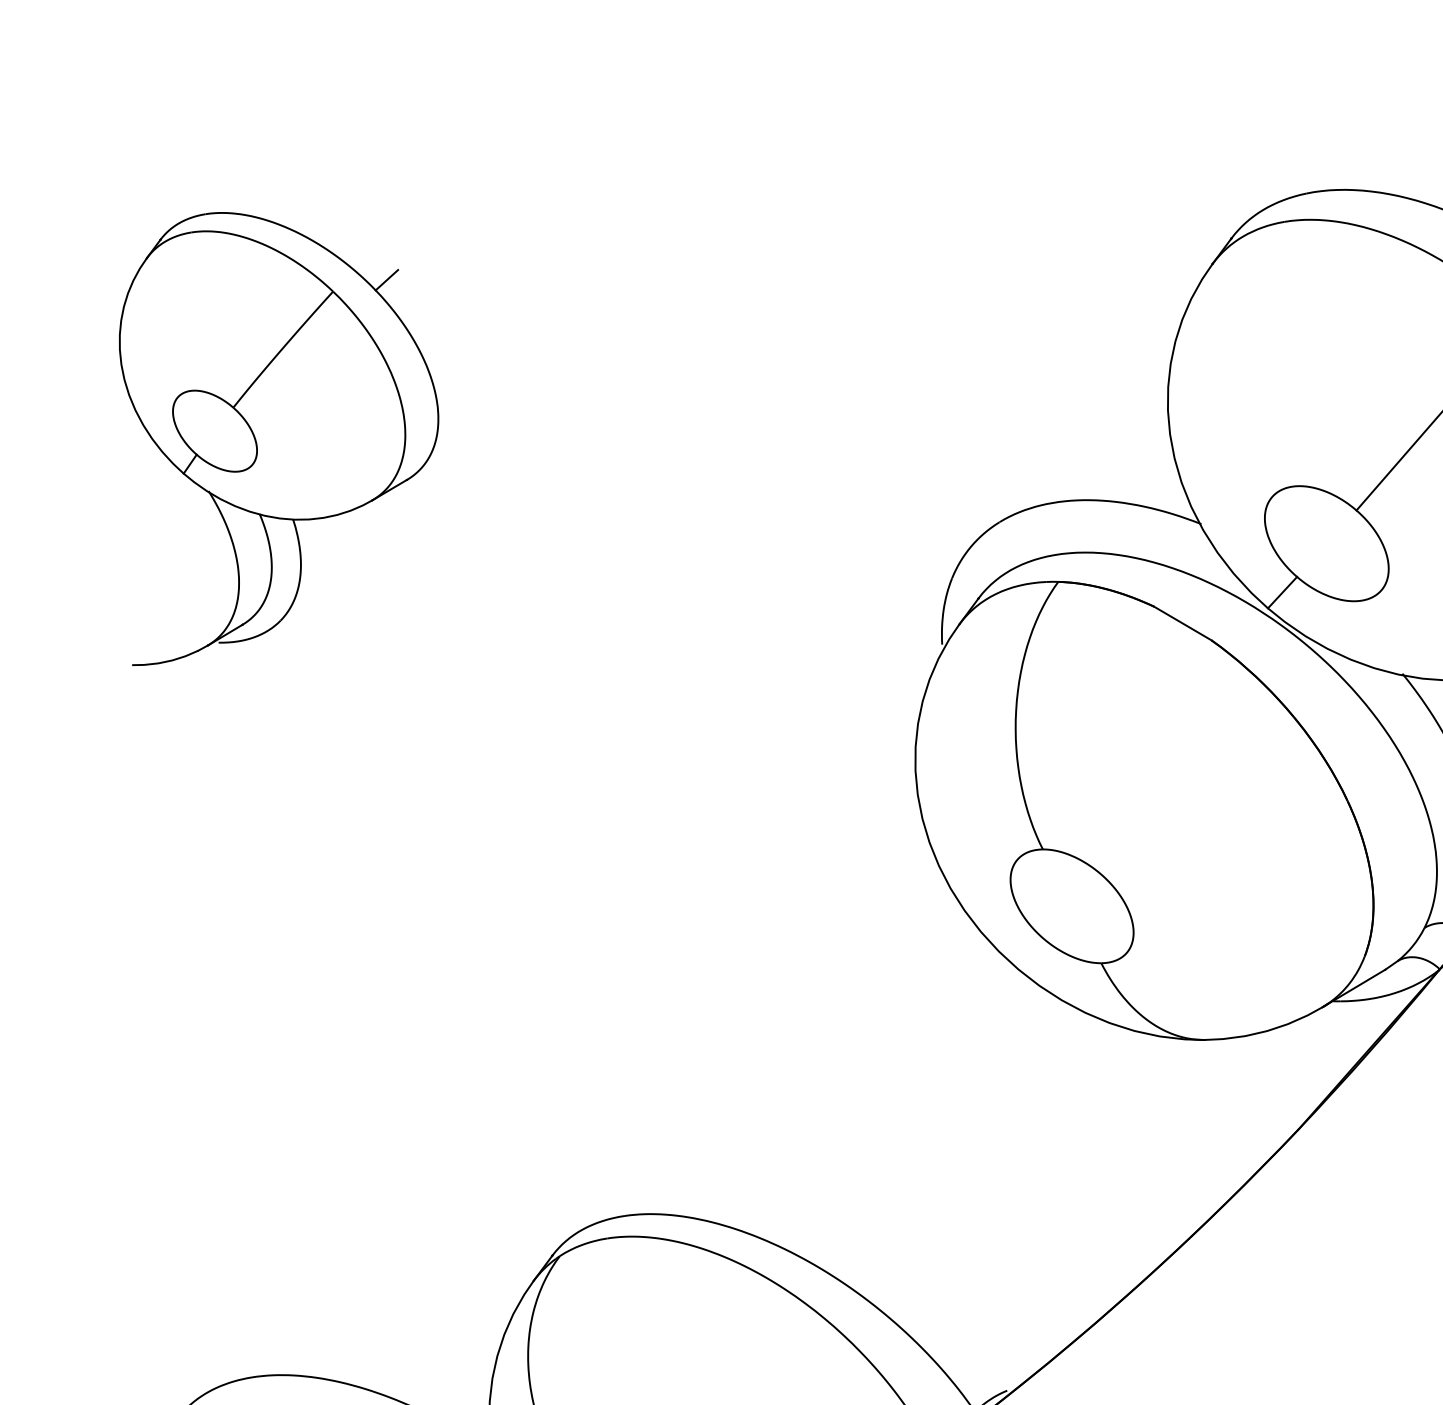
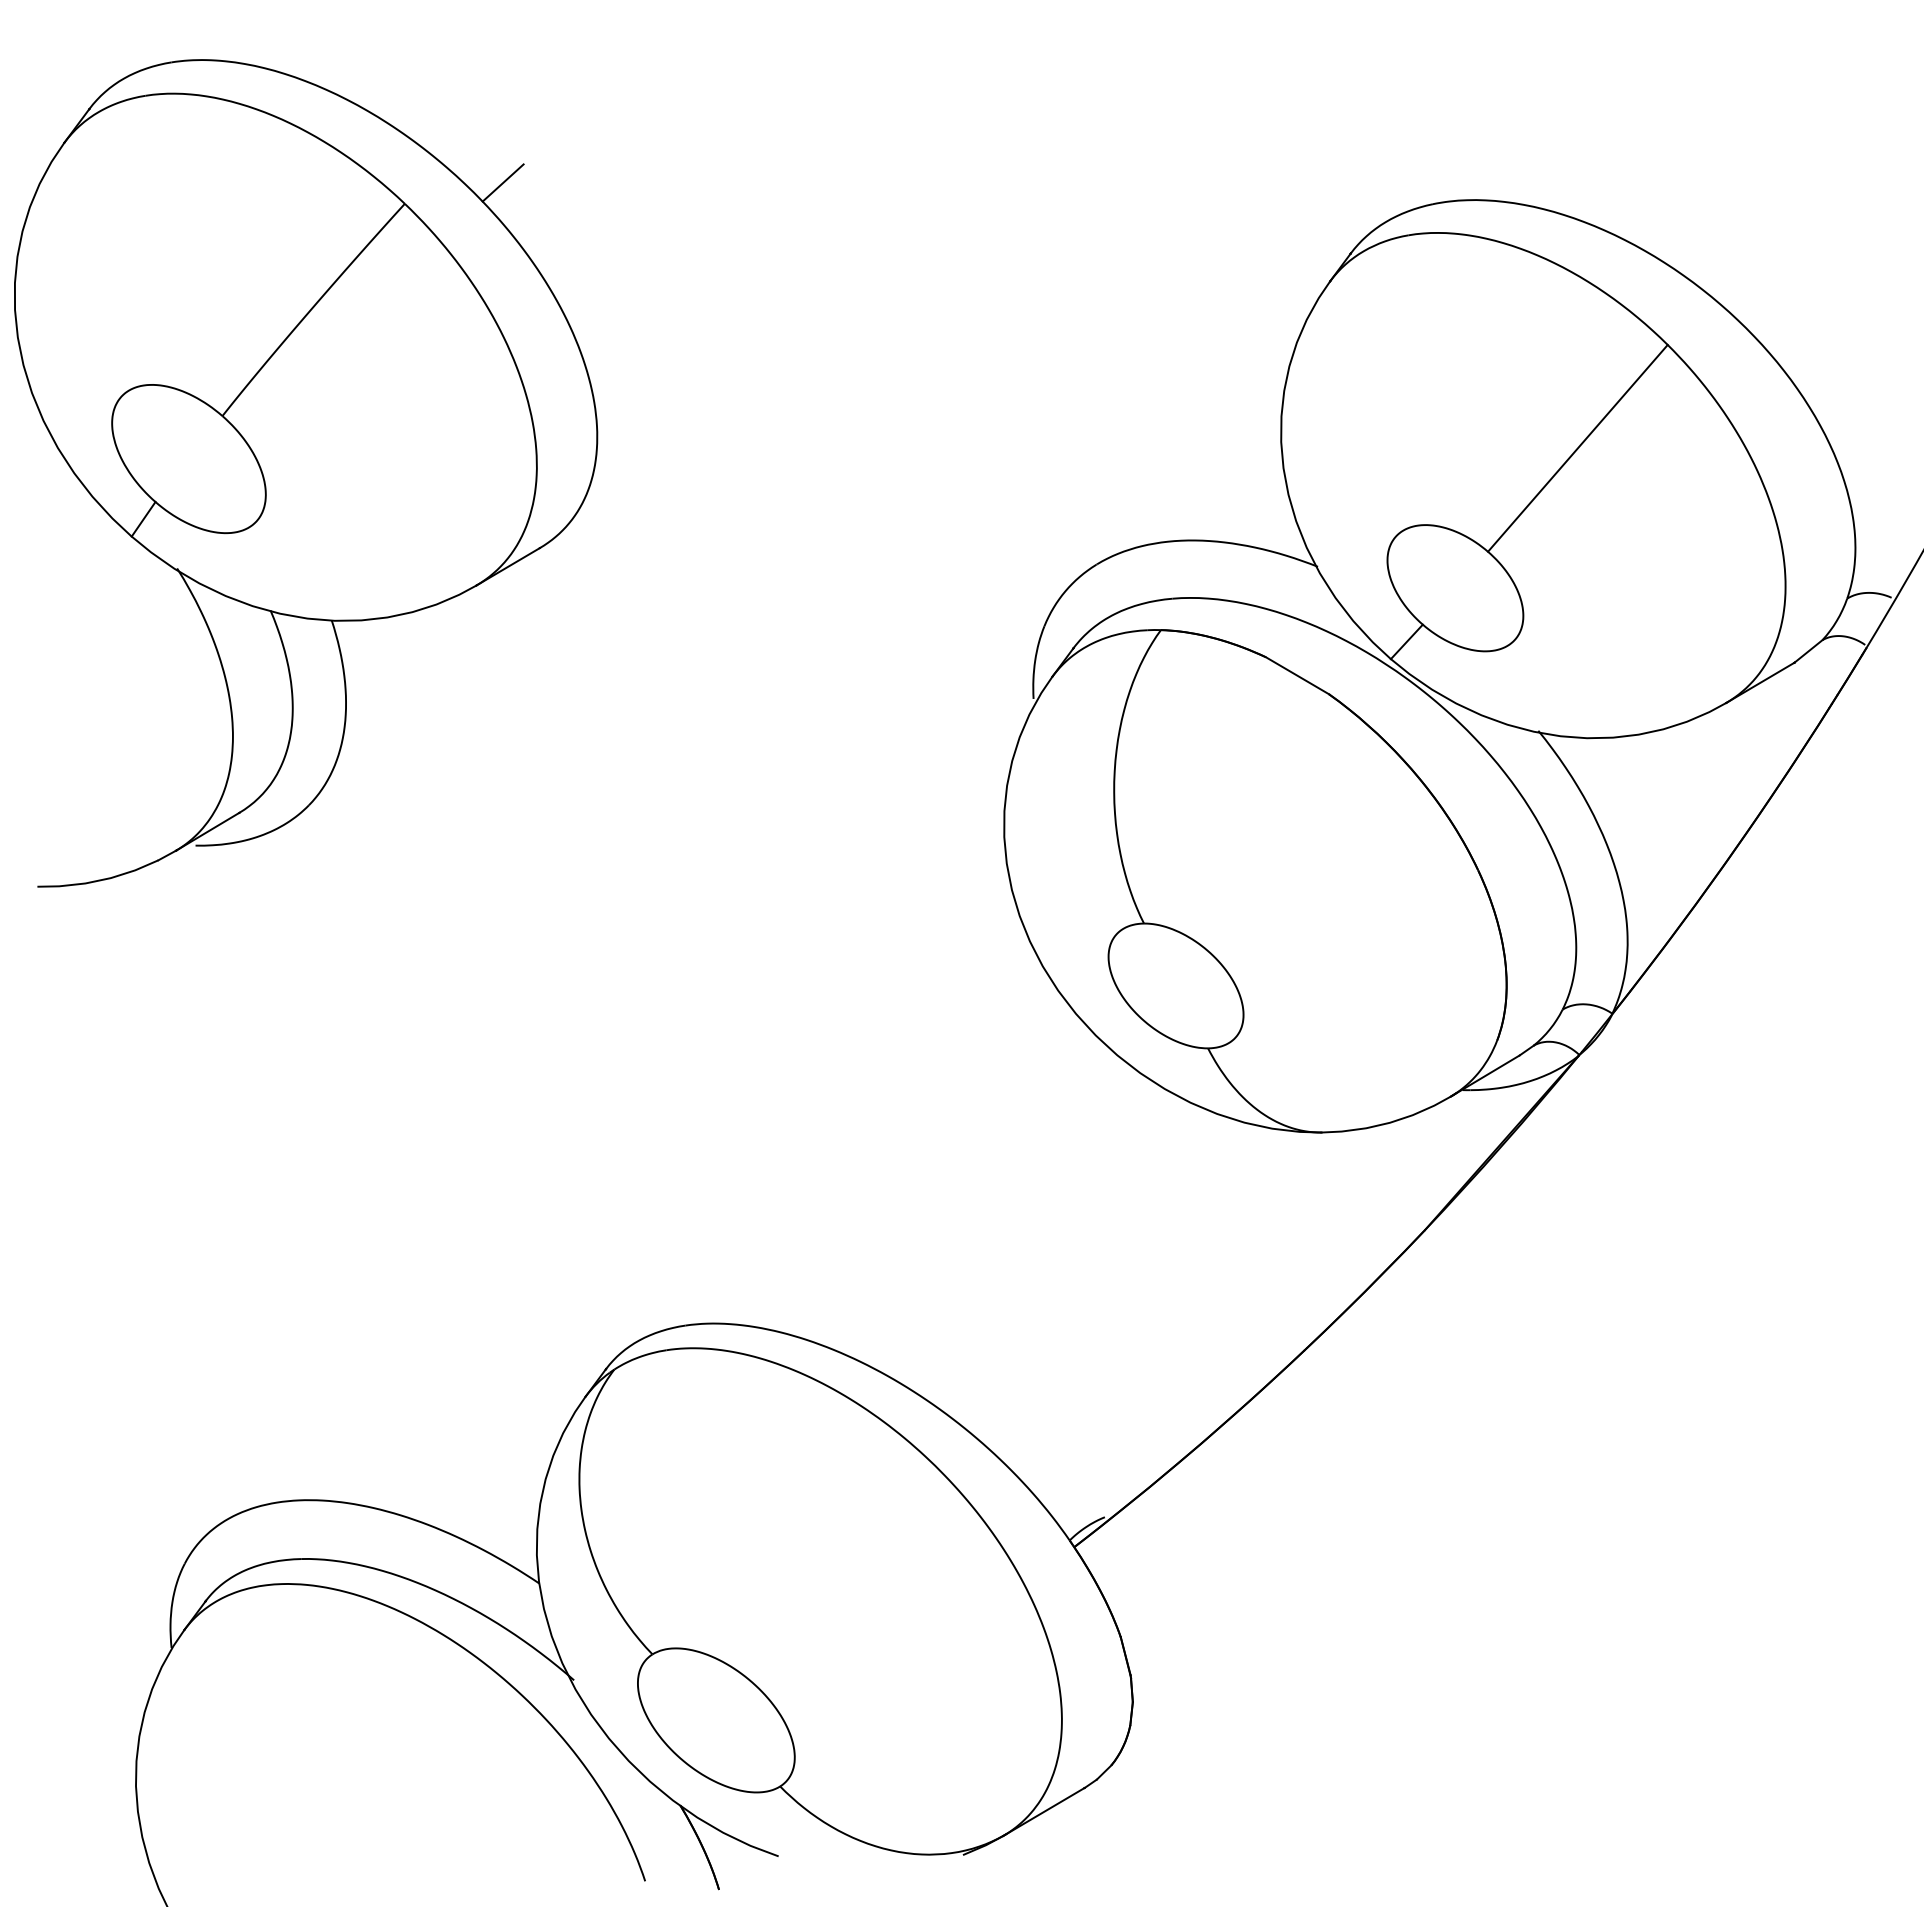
part: (279, 439) -> (306, 473), size x1.67

